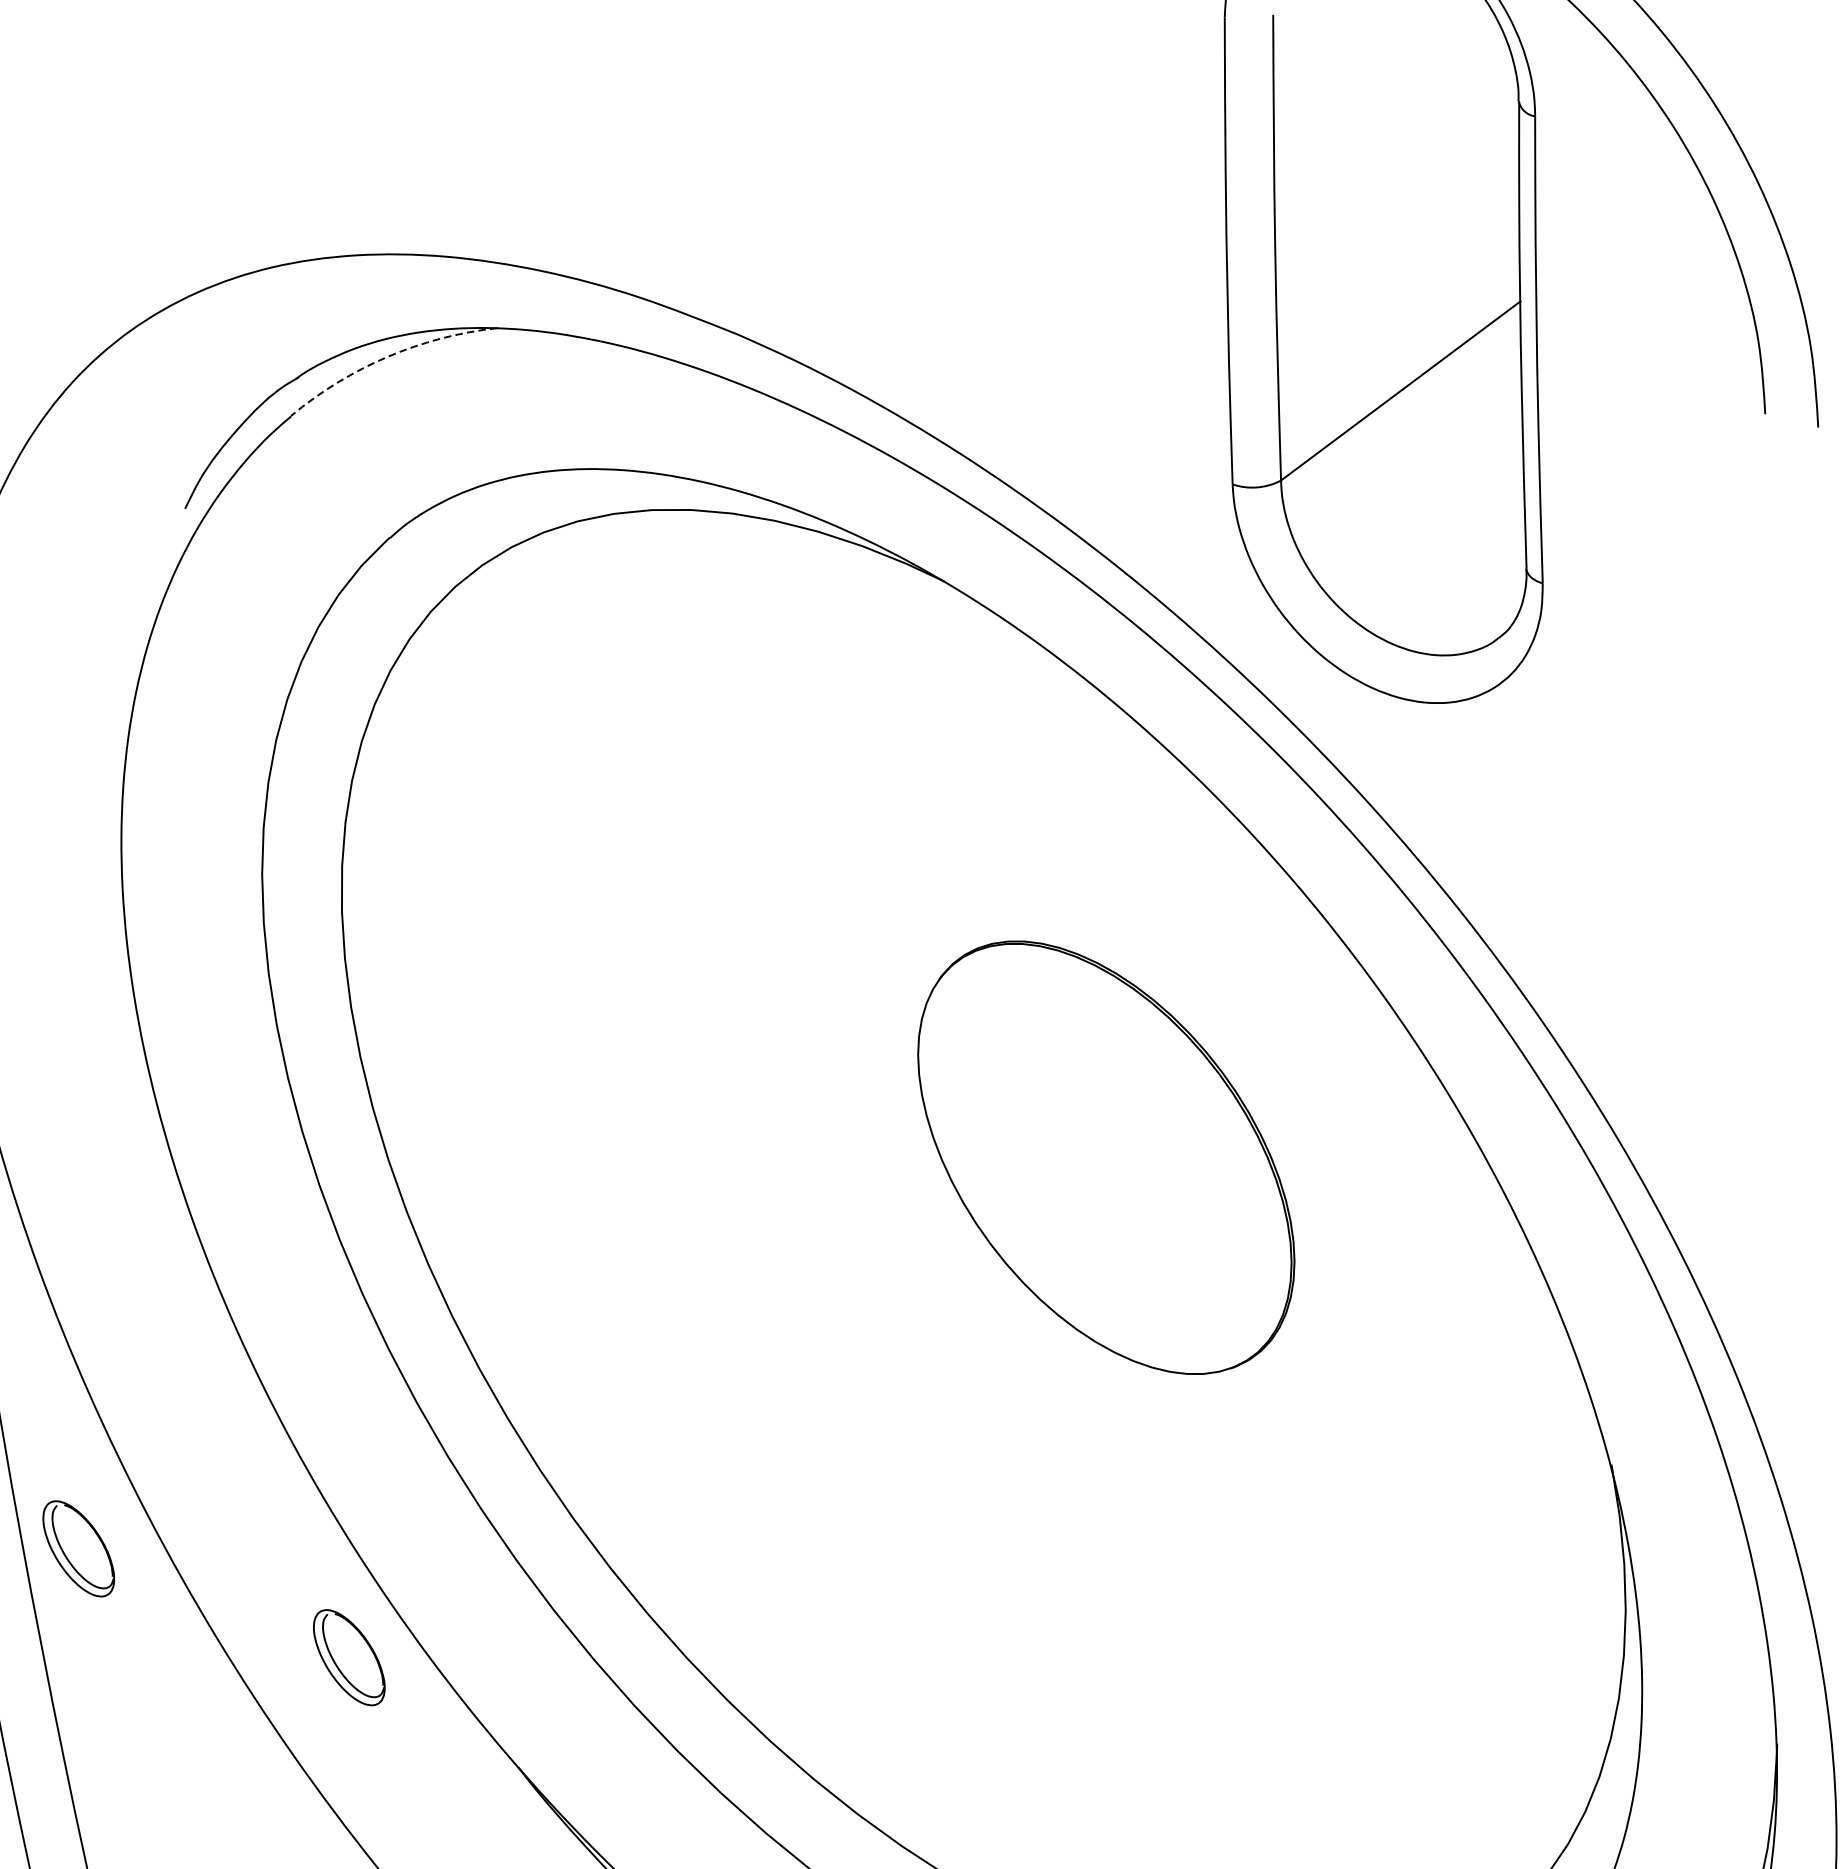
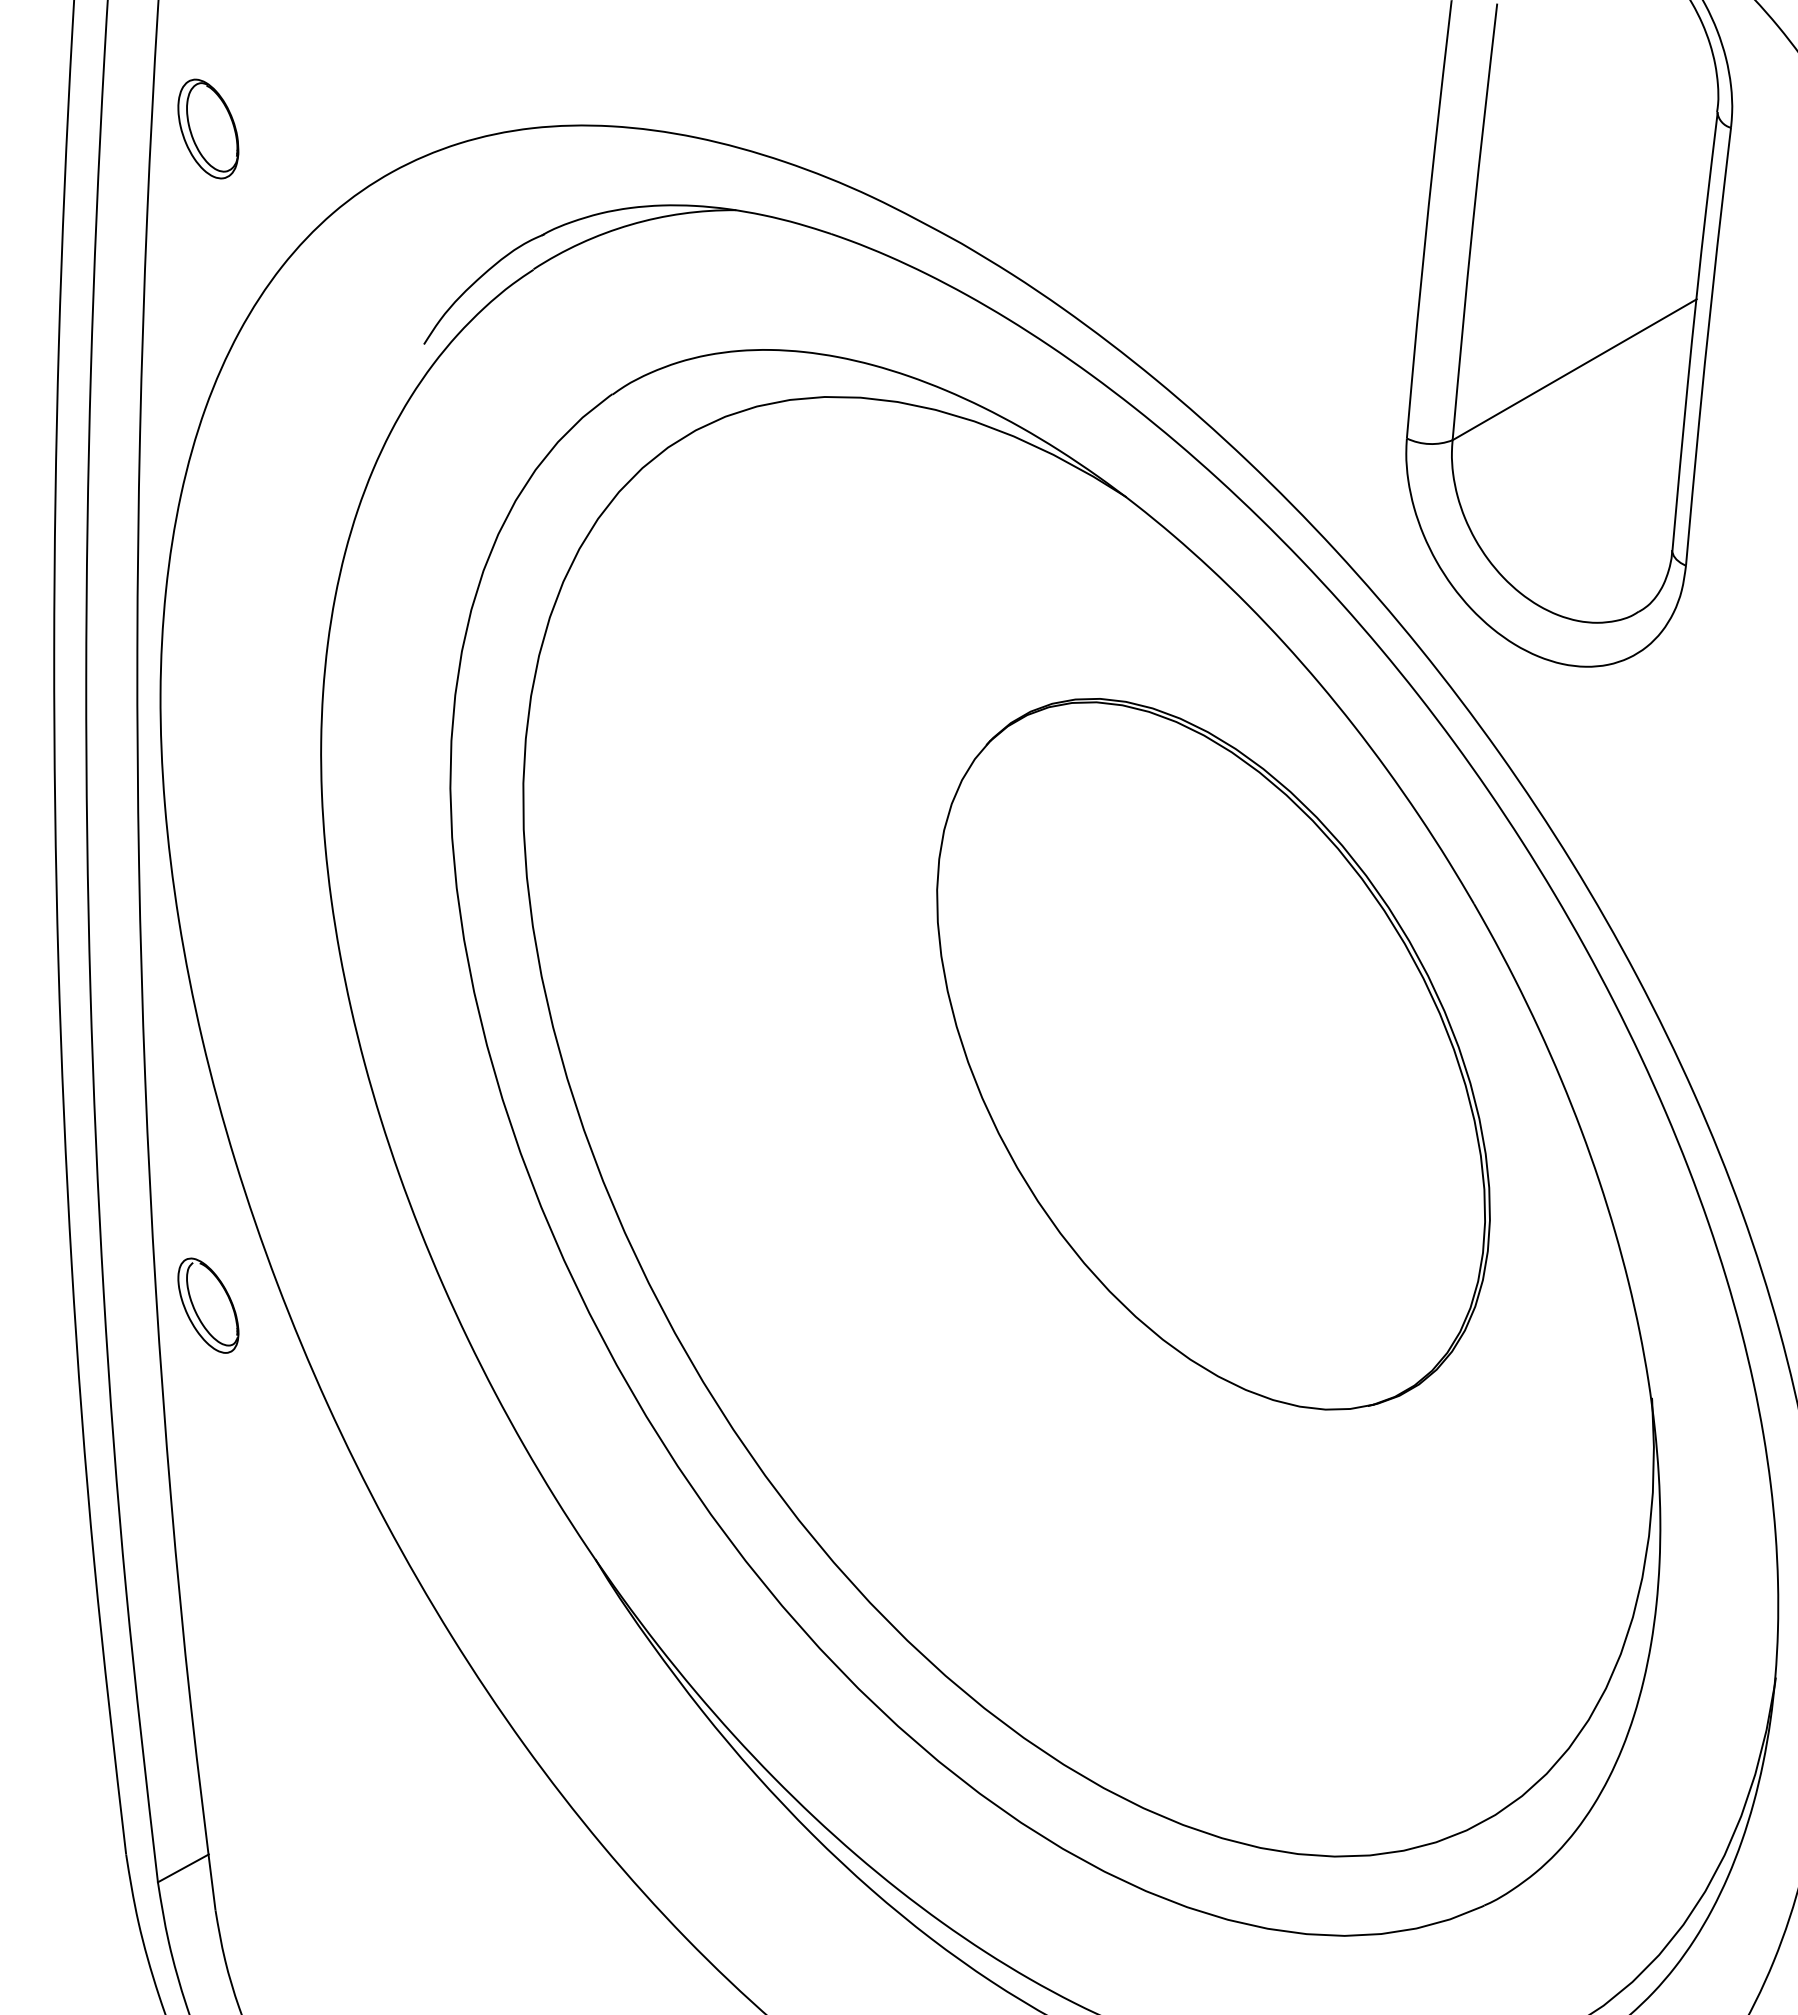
arc: (387, 356) -> (630, 224), dashed -> solid
part: (1106, 1157) -> (1213, 1054), size x1.67
part: (349, 1657) -> (449, 1437), removed

